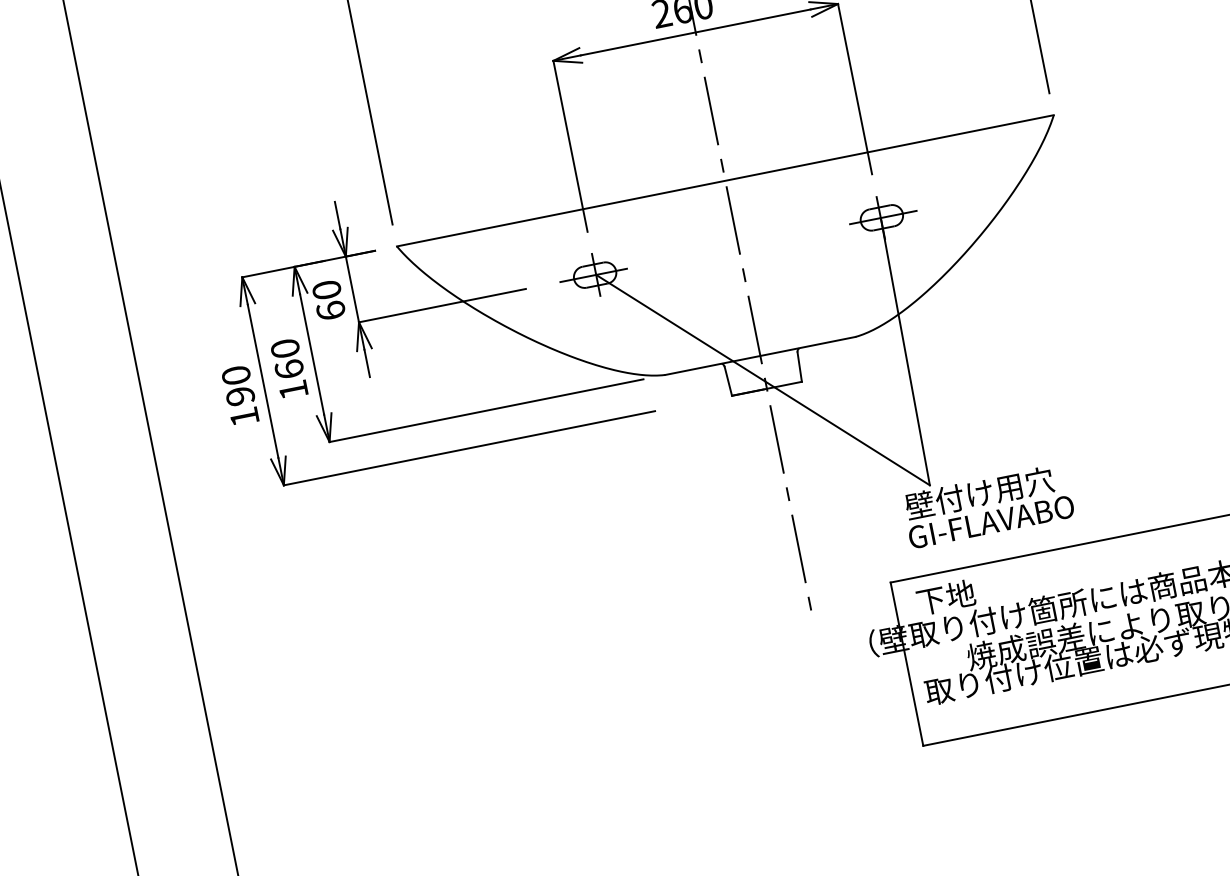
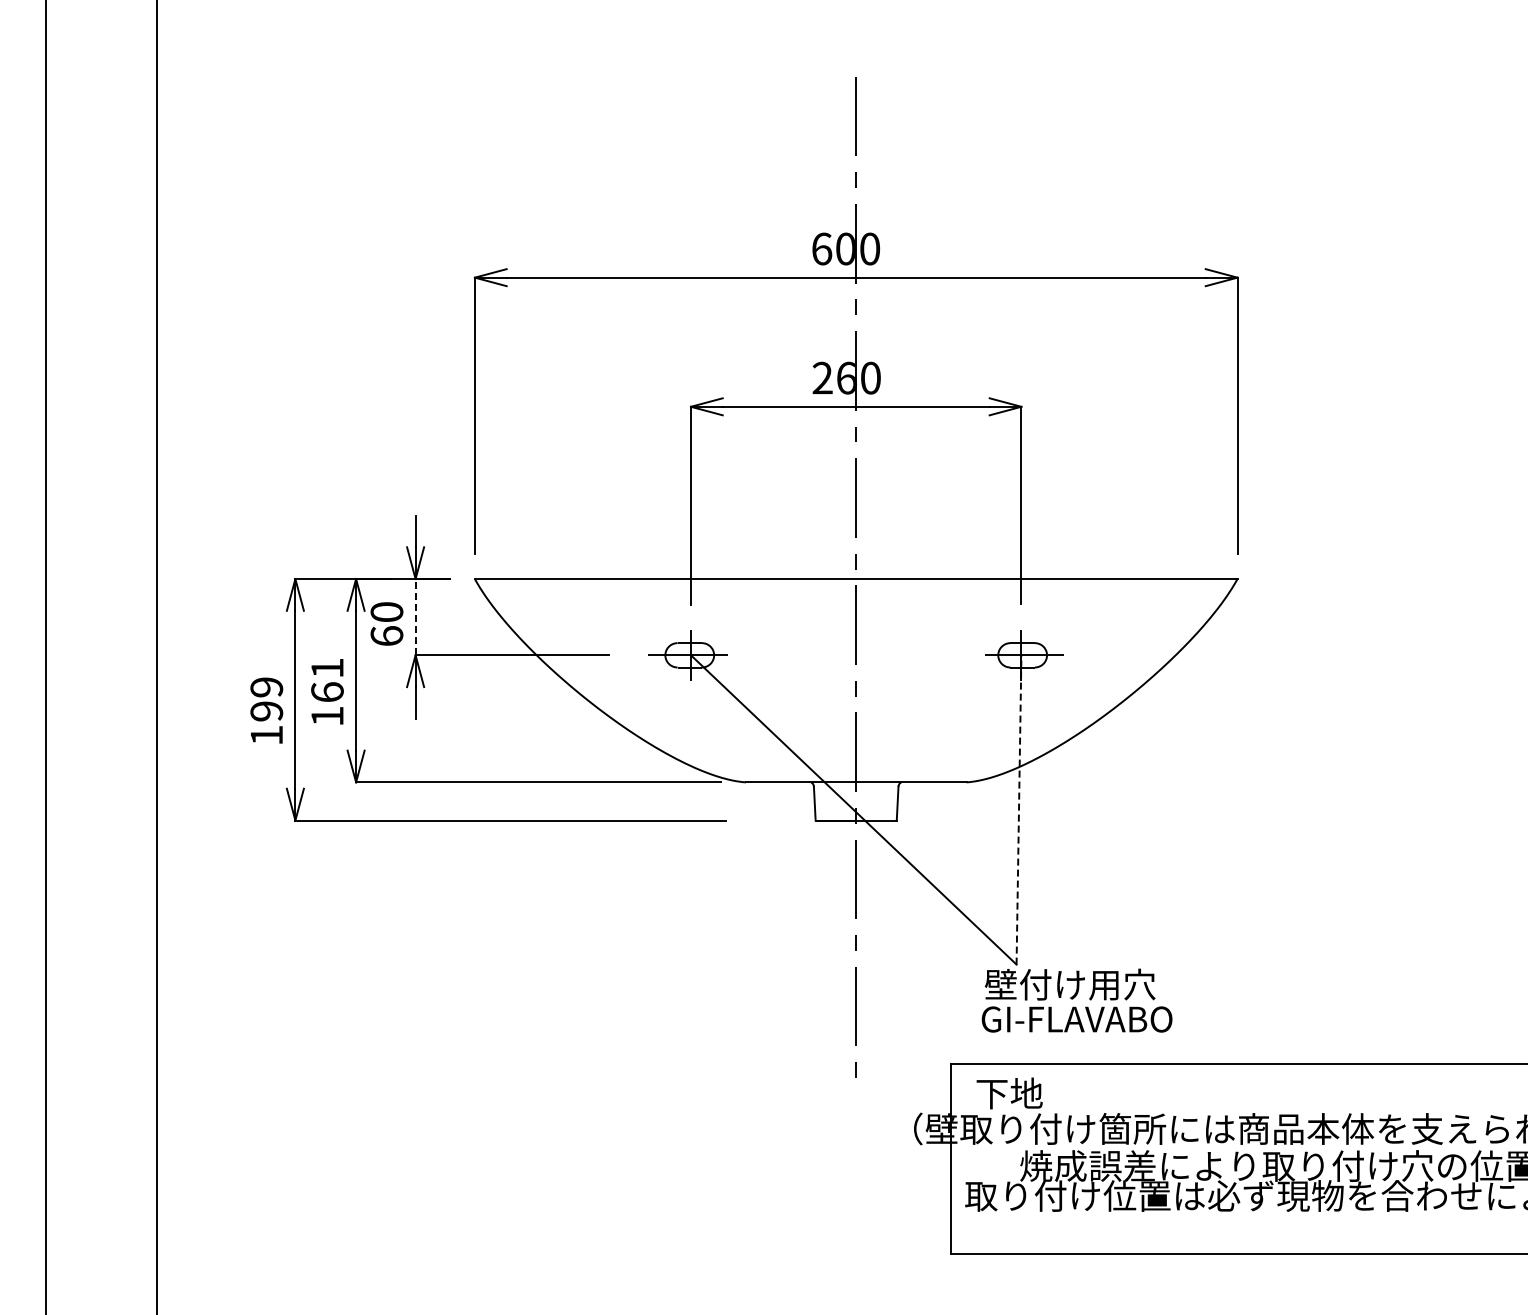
line: (352, 288) -> (415, 616), solid -> dashed
text: (285, 348) -> (327, 667), 160 -> 161
line: (904, 351) -> (1018, 809), solid -> dashed
text: (236, 375) -> (266, 687), 190 -> 199

